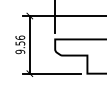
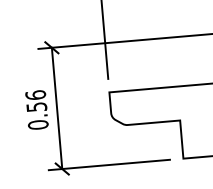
text: (20, 52) -> (38, 126), 9.56 -> 0.56

